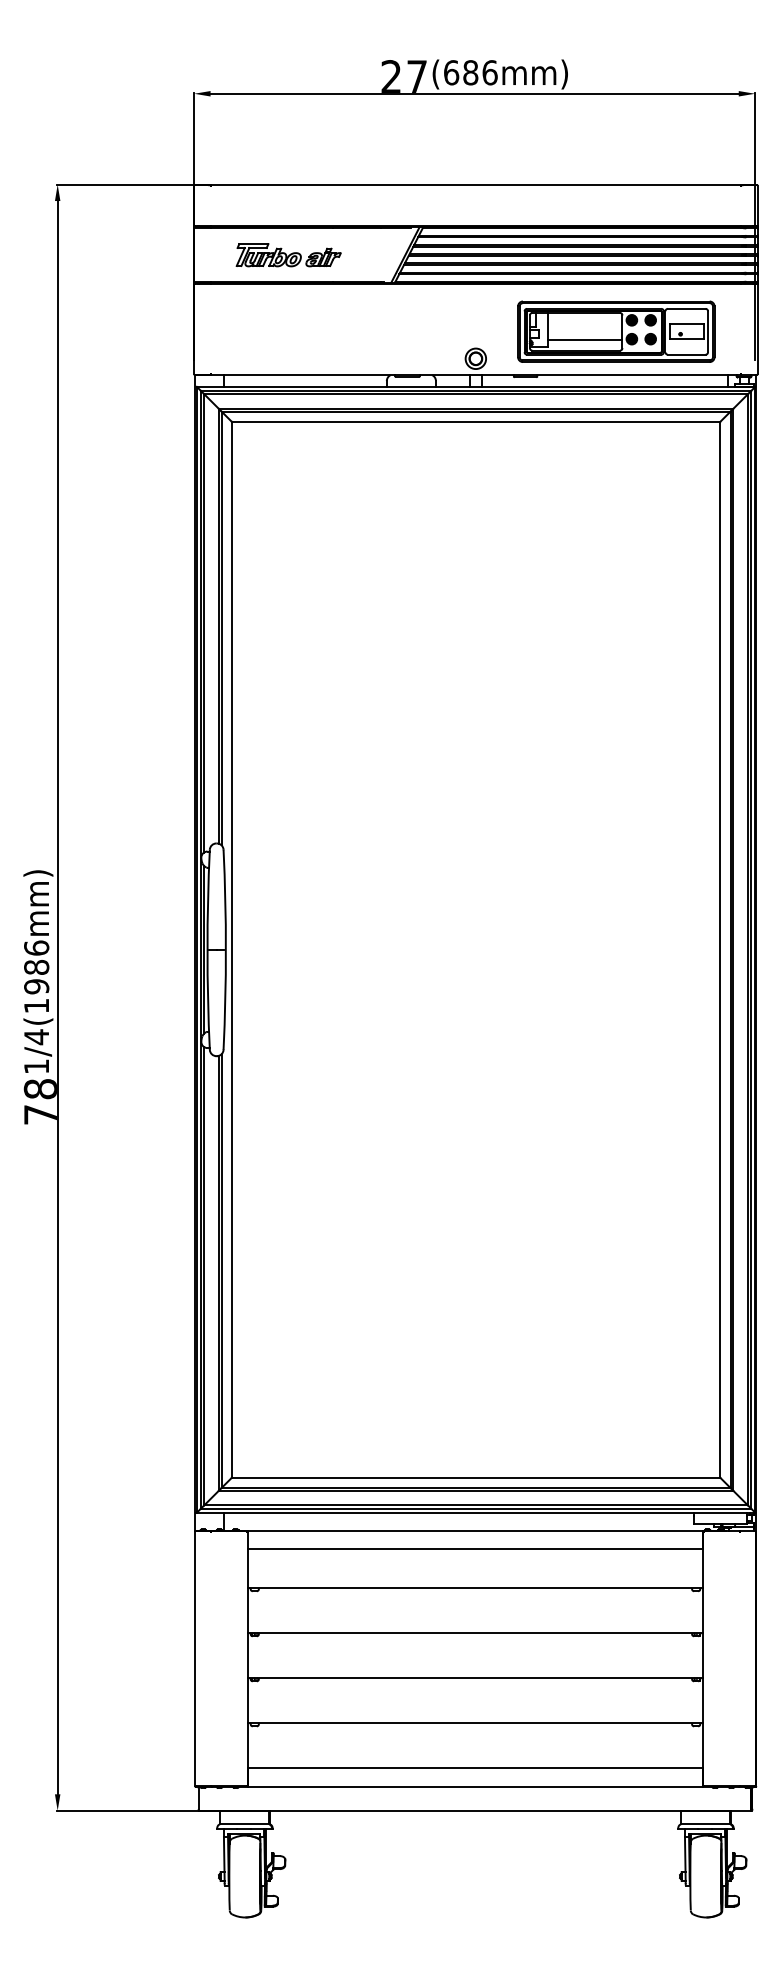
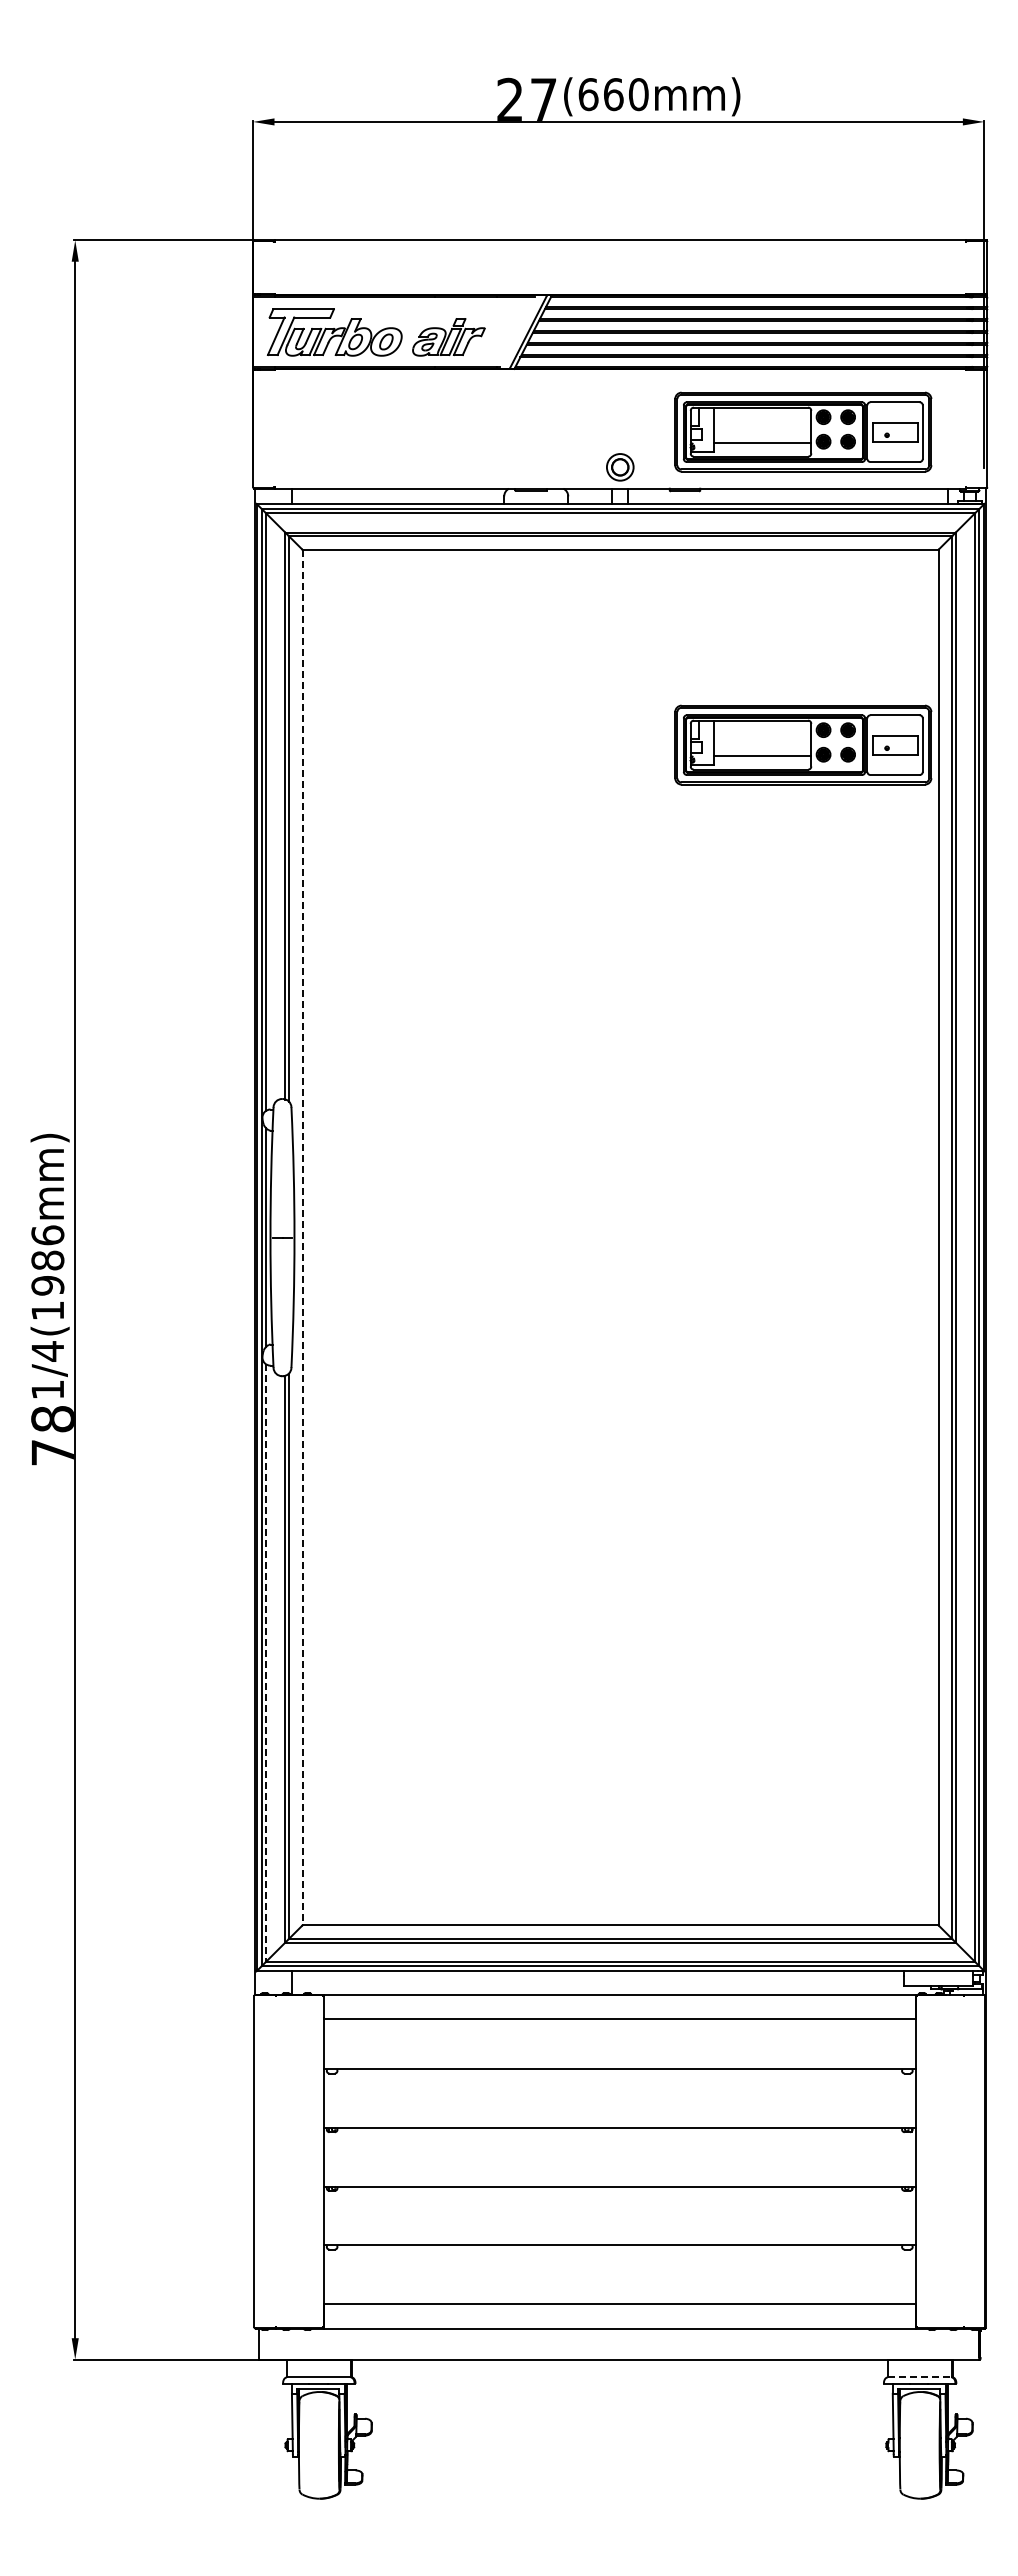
text: (479, 72) -> (625, 94), (686mm) -> (660mm)
part: (288, 254) -> (376, 331), size x1.6
part: (616, 571) -> (803, 744), added
line: (232, 949) -> (302, 1237), solid -> dashed
line: (204, 1276) -> (266, 1663), solid -> dashed
line: (706, 1824) -> (920, 2377), solid -> dashed

